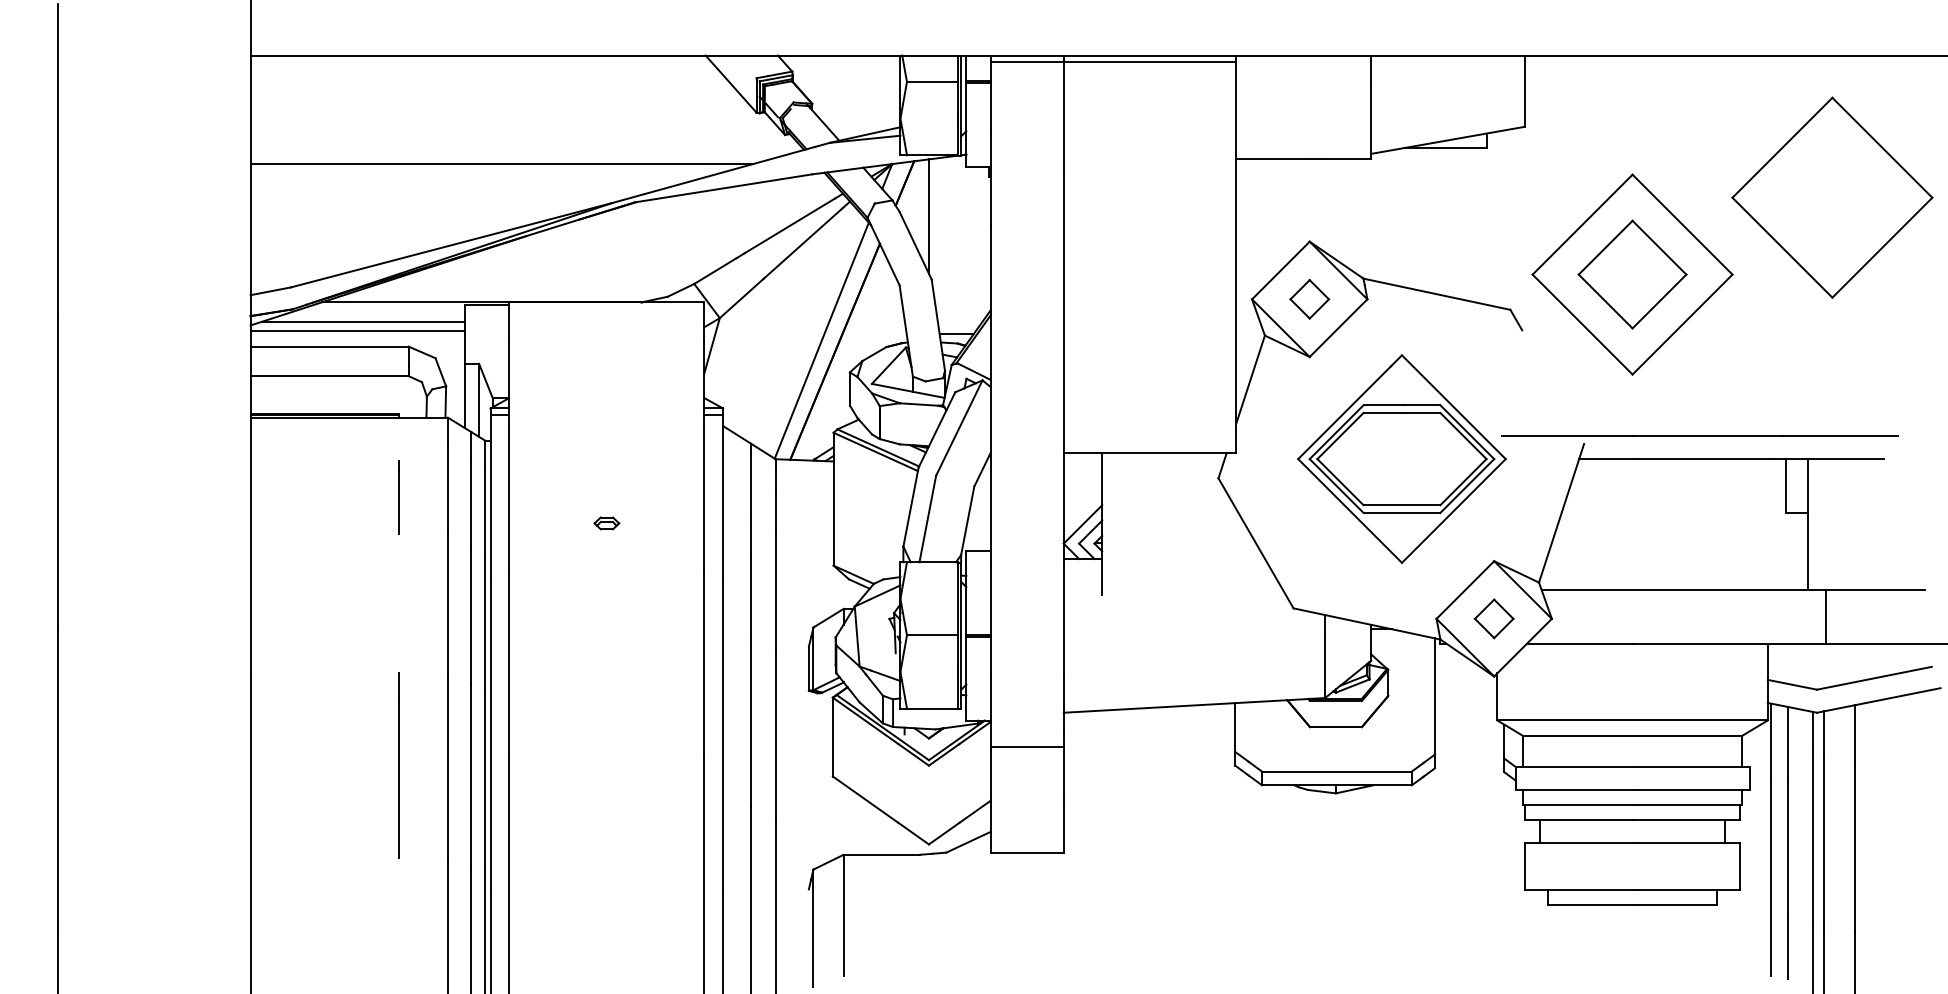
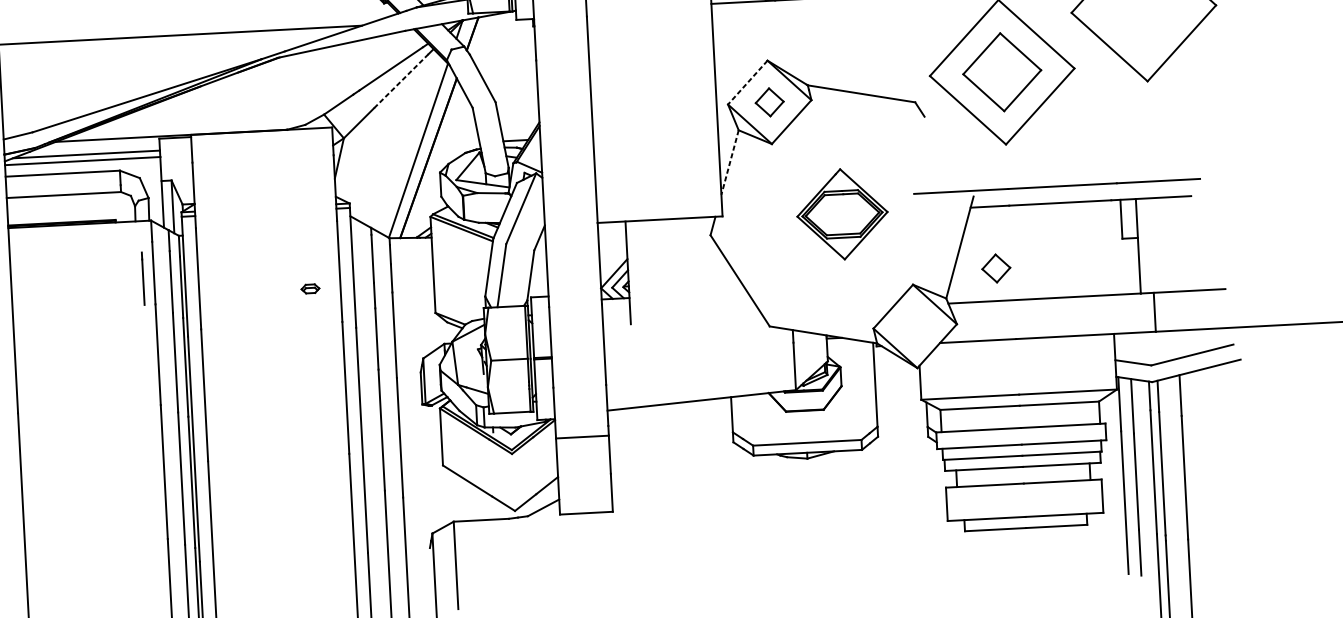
line: (928, 216) -> (490, 56), removed
line: (803, 243) -> (401, 81), solid -> dashed
line: (1280, 270) -> (747, 82), solid -> dashed
line: (1250, 379) -> (729, 162), solid -> dashed
part: (1401, 458) -> (842, 213), size x0.6
line: (398, 497) -> (142, 278), moved
part: (606, 523) -> (310, 288), moved
part: (1493, 618) -> (995, 268), moved
line: (398, 765) -> (128, 473), removed

